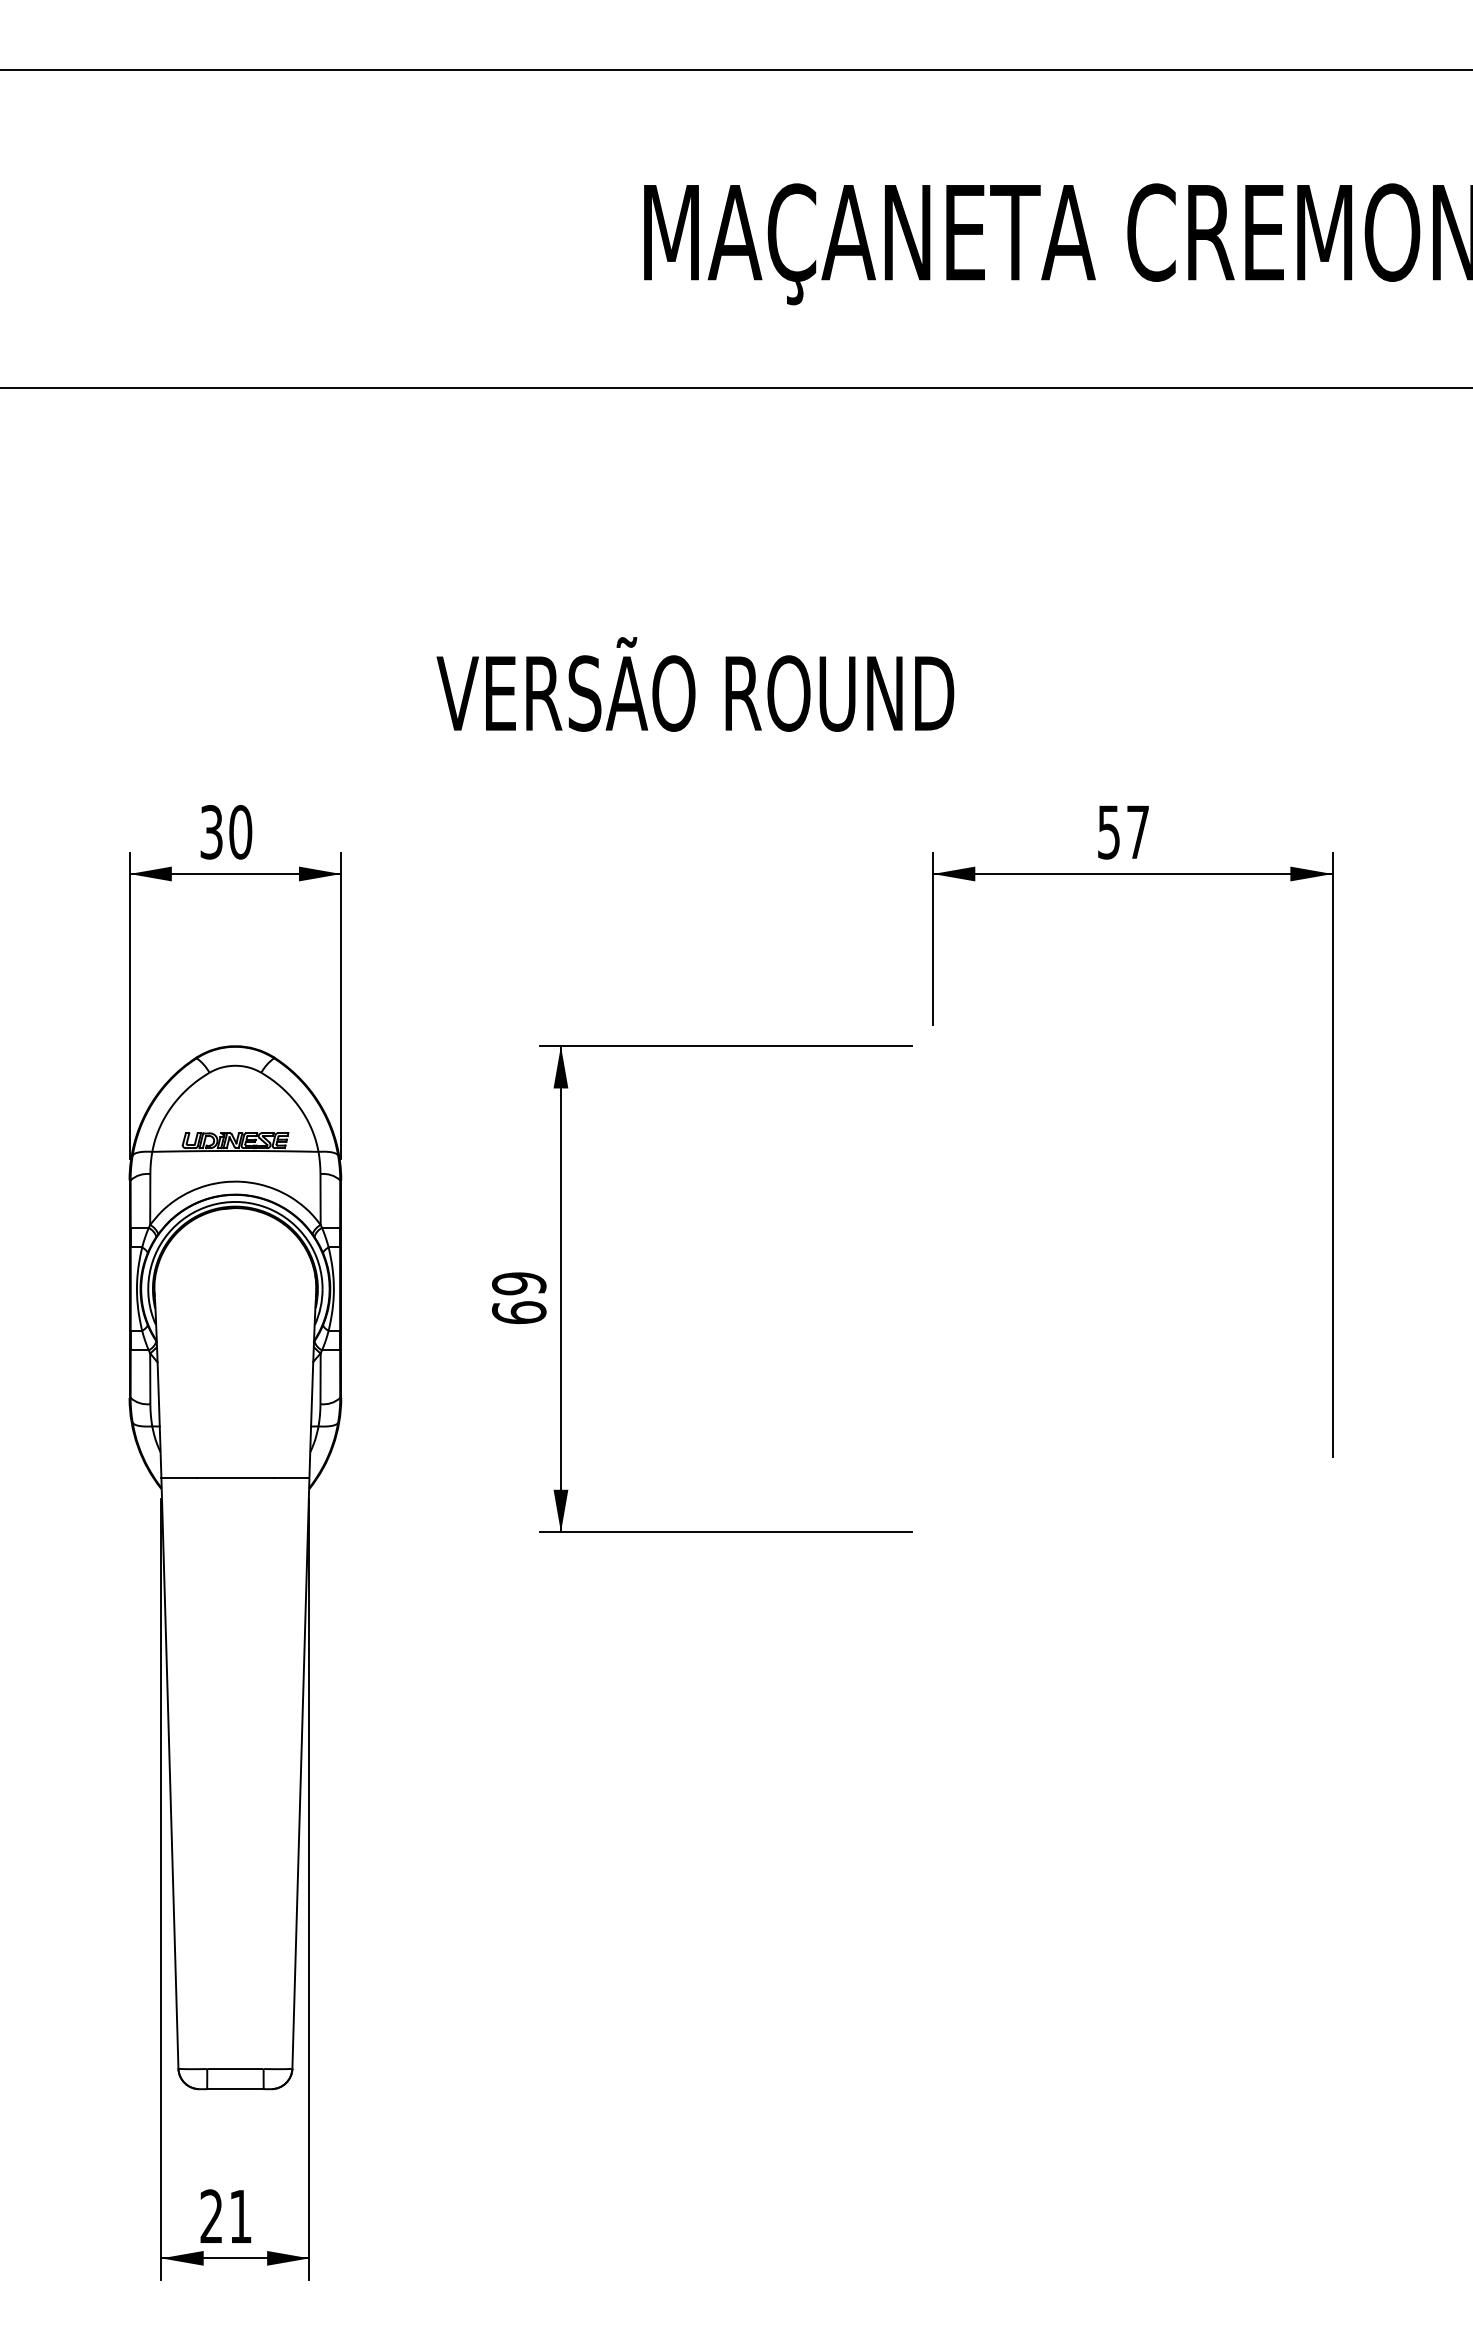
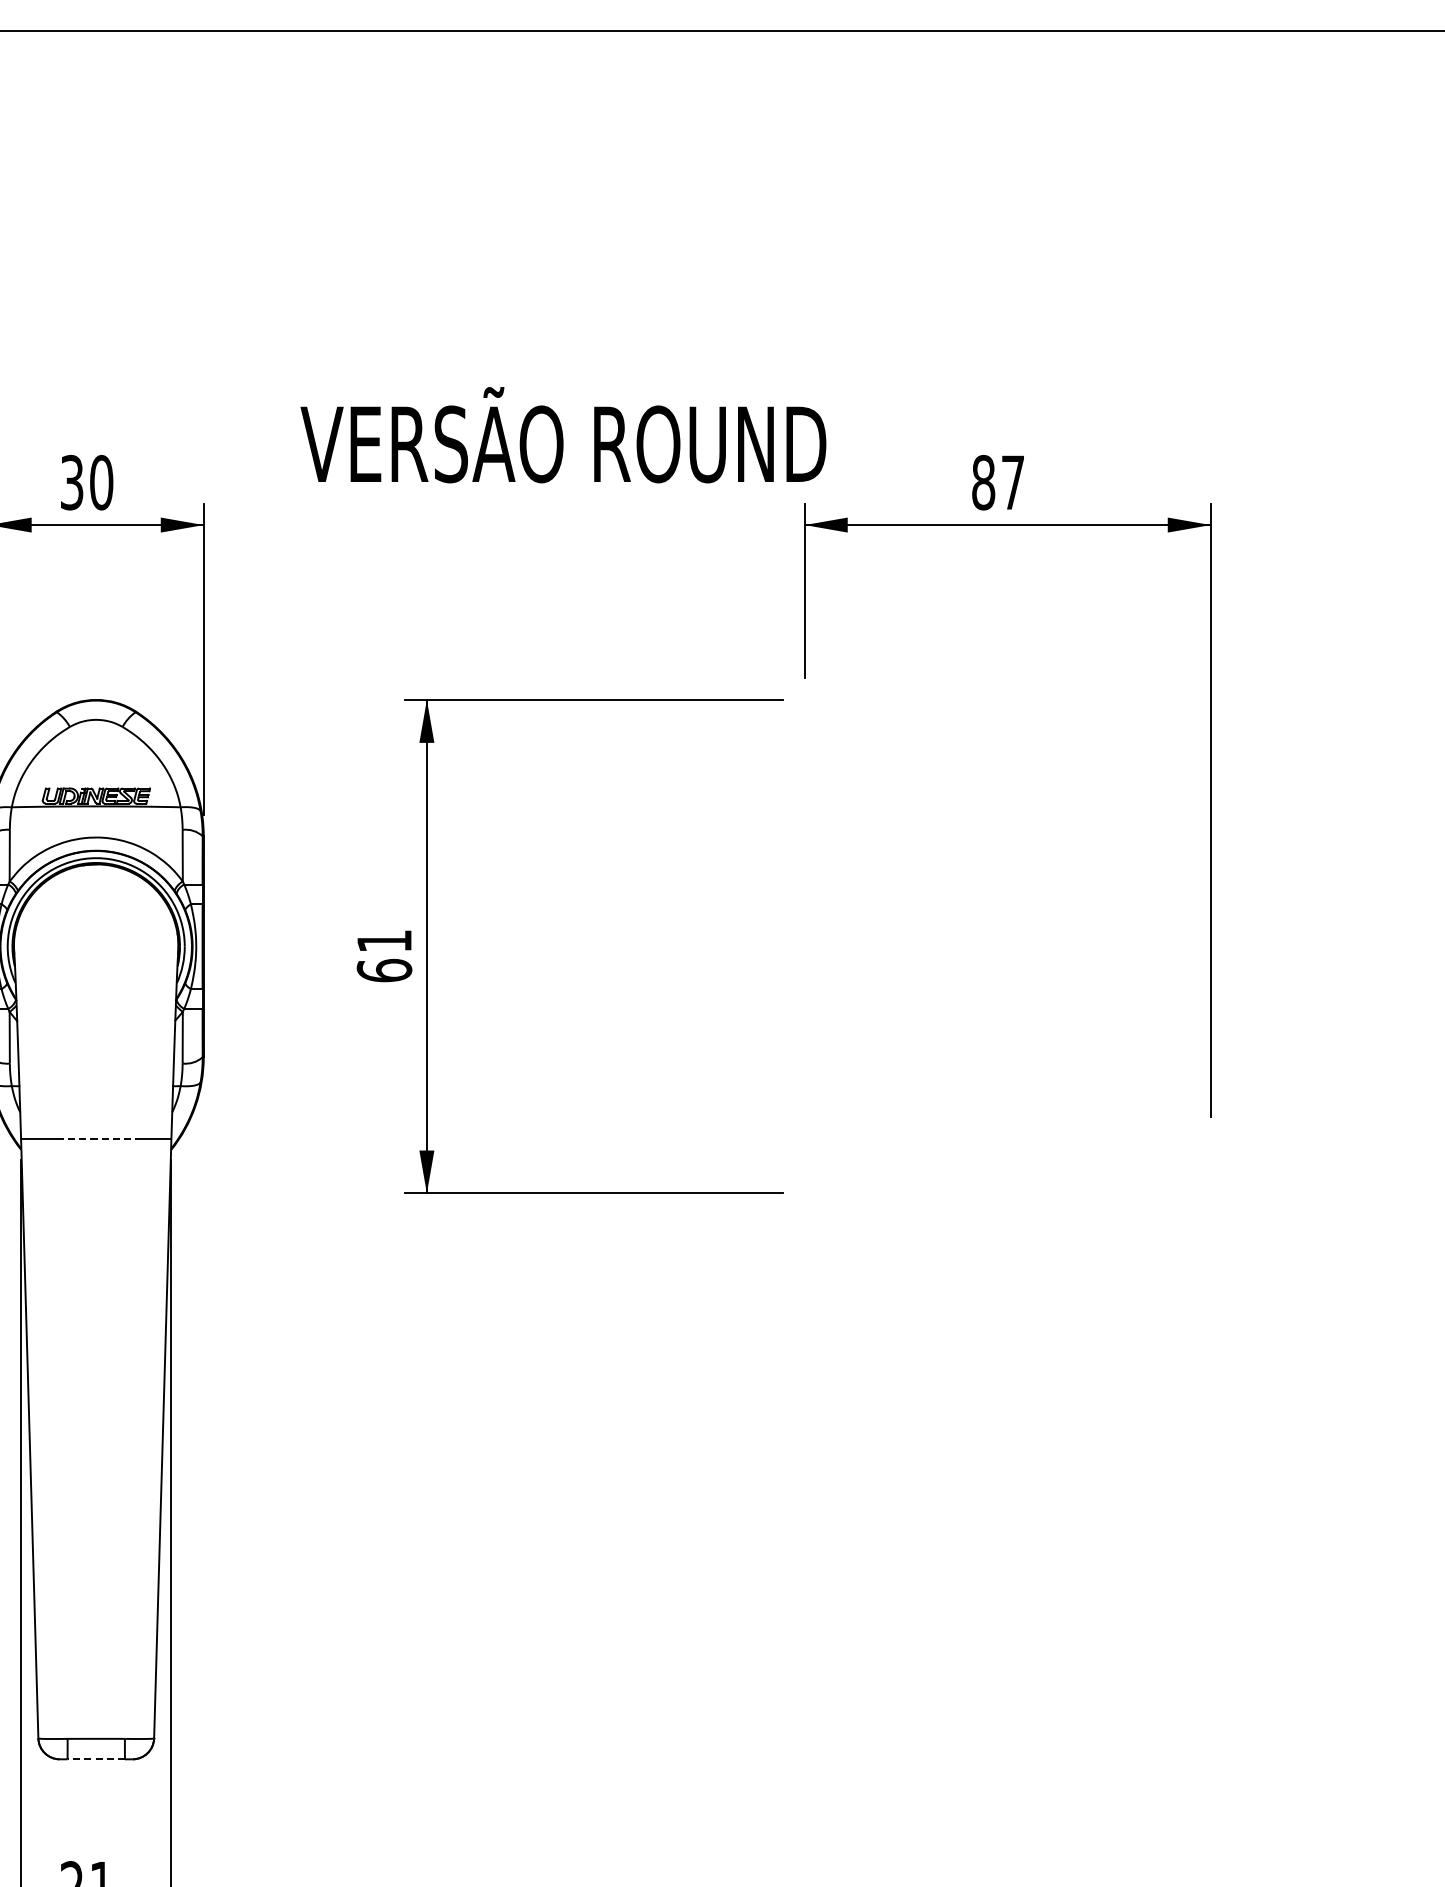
text: (695, 684) -> (563, 435), moved
text: (1108, 832) -> (983, 482), 57 -> 87
text: (518, 1283) -> (383, 940), 69 -> 61
line: (235, 1478) -> (96, 1139), solid -> dashed
line: (234, 2089) -> (95, 1759), solid -> dashed

